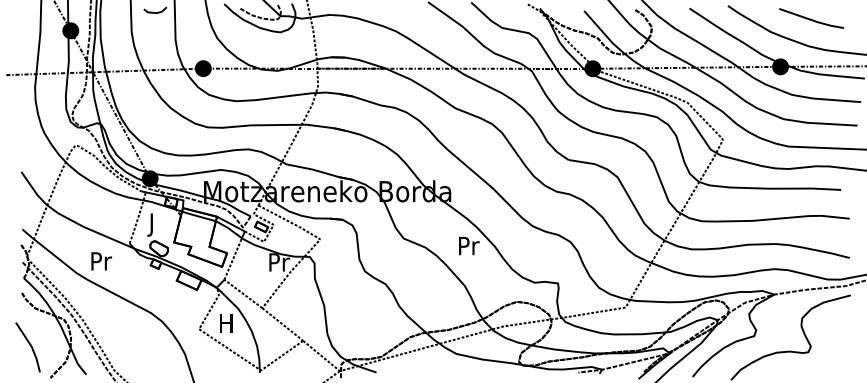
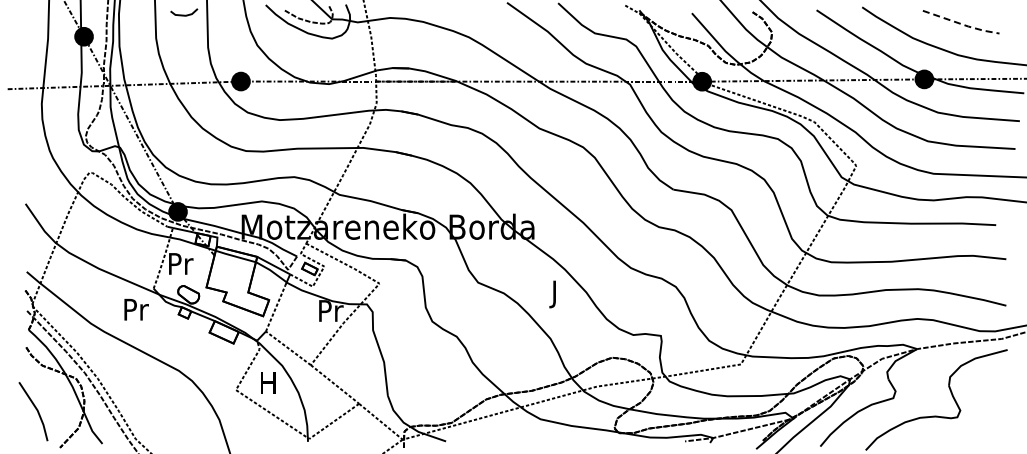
line: (812, 20) -> (962, 24), solid -> dashed
text: (153, 224) -> (181, 266), J -> Pr
text: (468, 248) -> (555, 294), Pr -> J
text: (101, 261) -> (136, 309), moved

